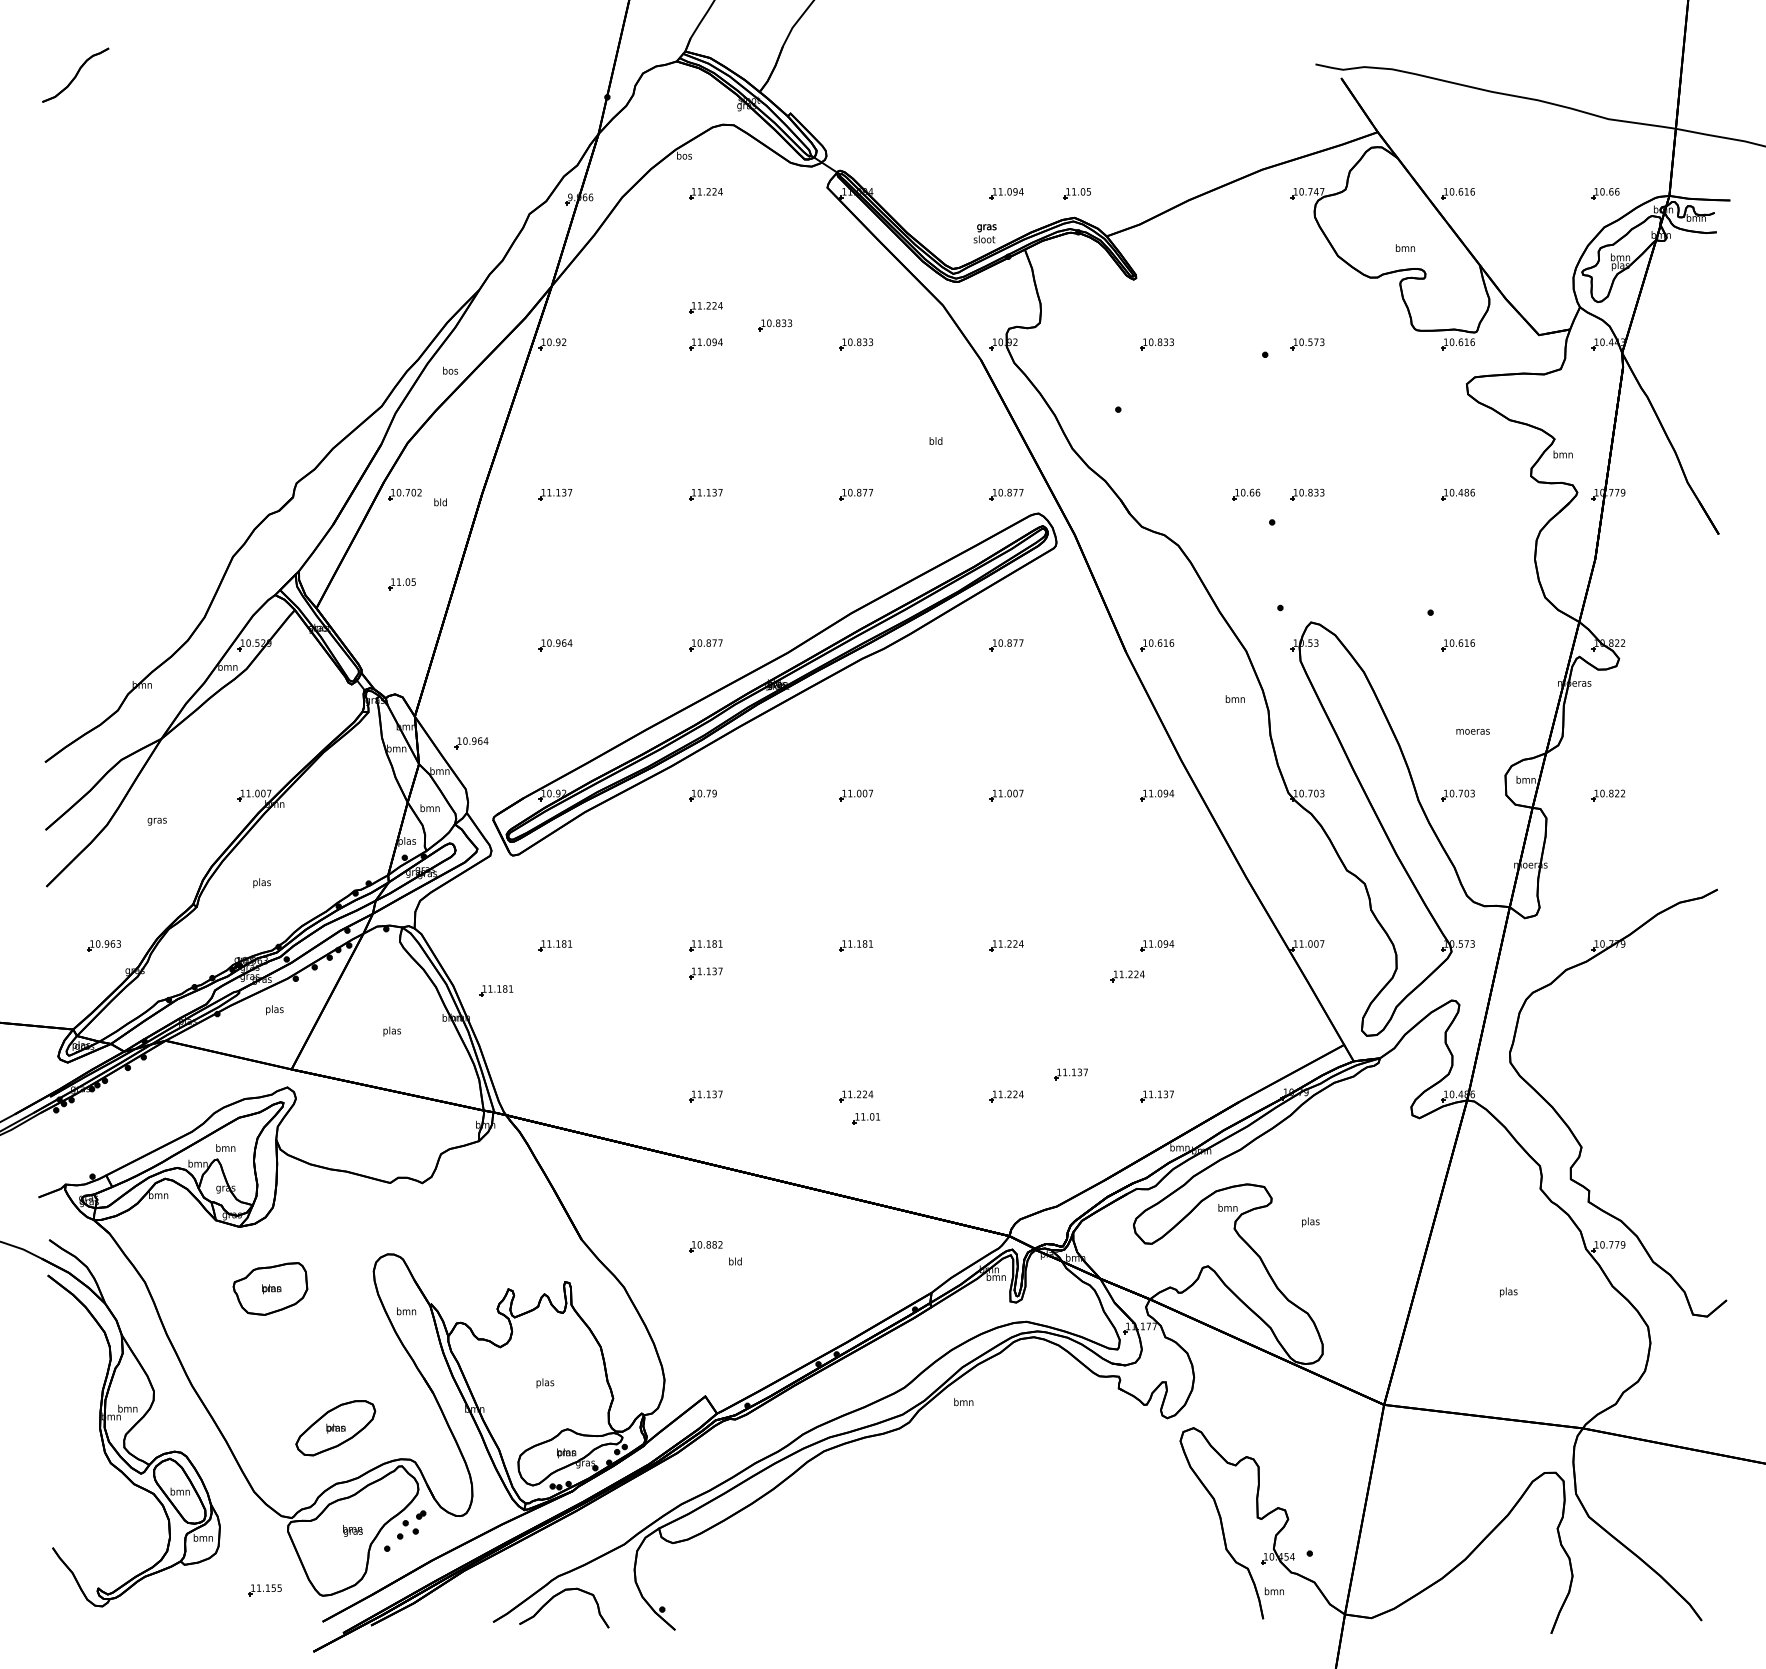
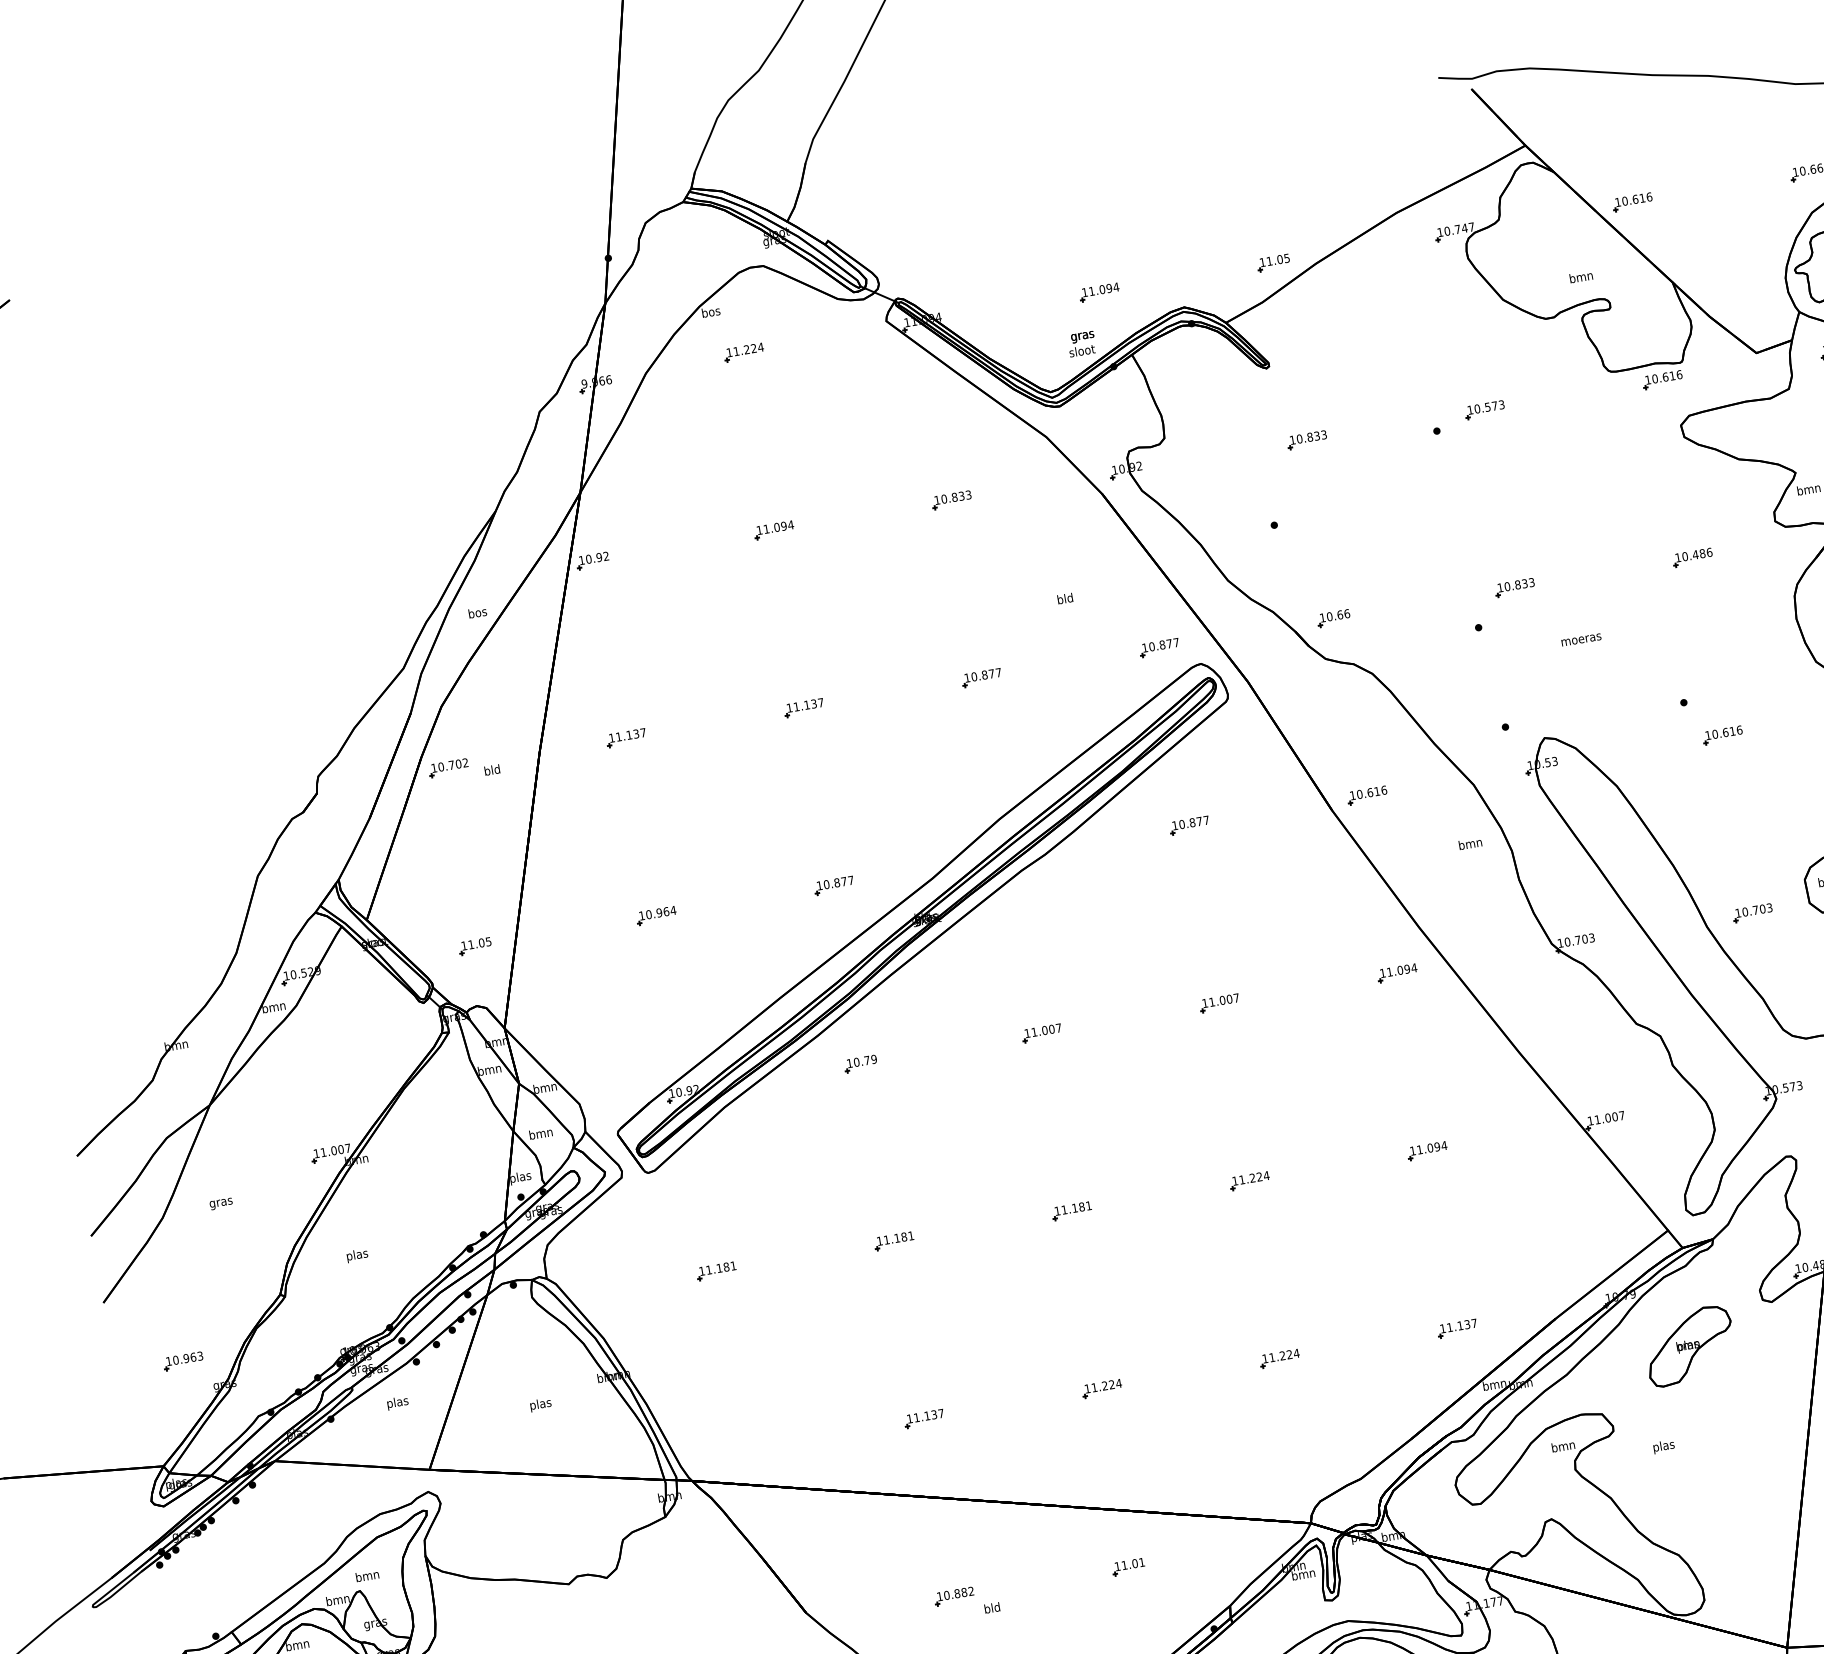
part: (1076, 193) -> (1272, 262), moved
part: (705, 307) -> (766, 487), removed
part: (775, 325) -> (852, 494), removed
part: (1246, 494) -> (1334, 618), moved
part: (401, 584) -> (474, 947), moved
text: (1472, 731) -> (1580, 639), moved
part: (471, 743) -> (576, 1048), removed
part: (705, 973) -> (899, 1273), removed
part: (1127, 976) -> (1398, 1192), removed
part: (496, 990) -> (655, 1335), removed
part: (1070, 1074) -> (1350, 1320), removed
part: (866, 1118) -> (1128, 1566), moved
part: (1345, 1142) -> (1689, 1345), added

